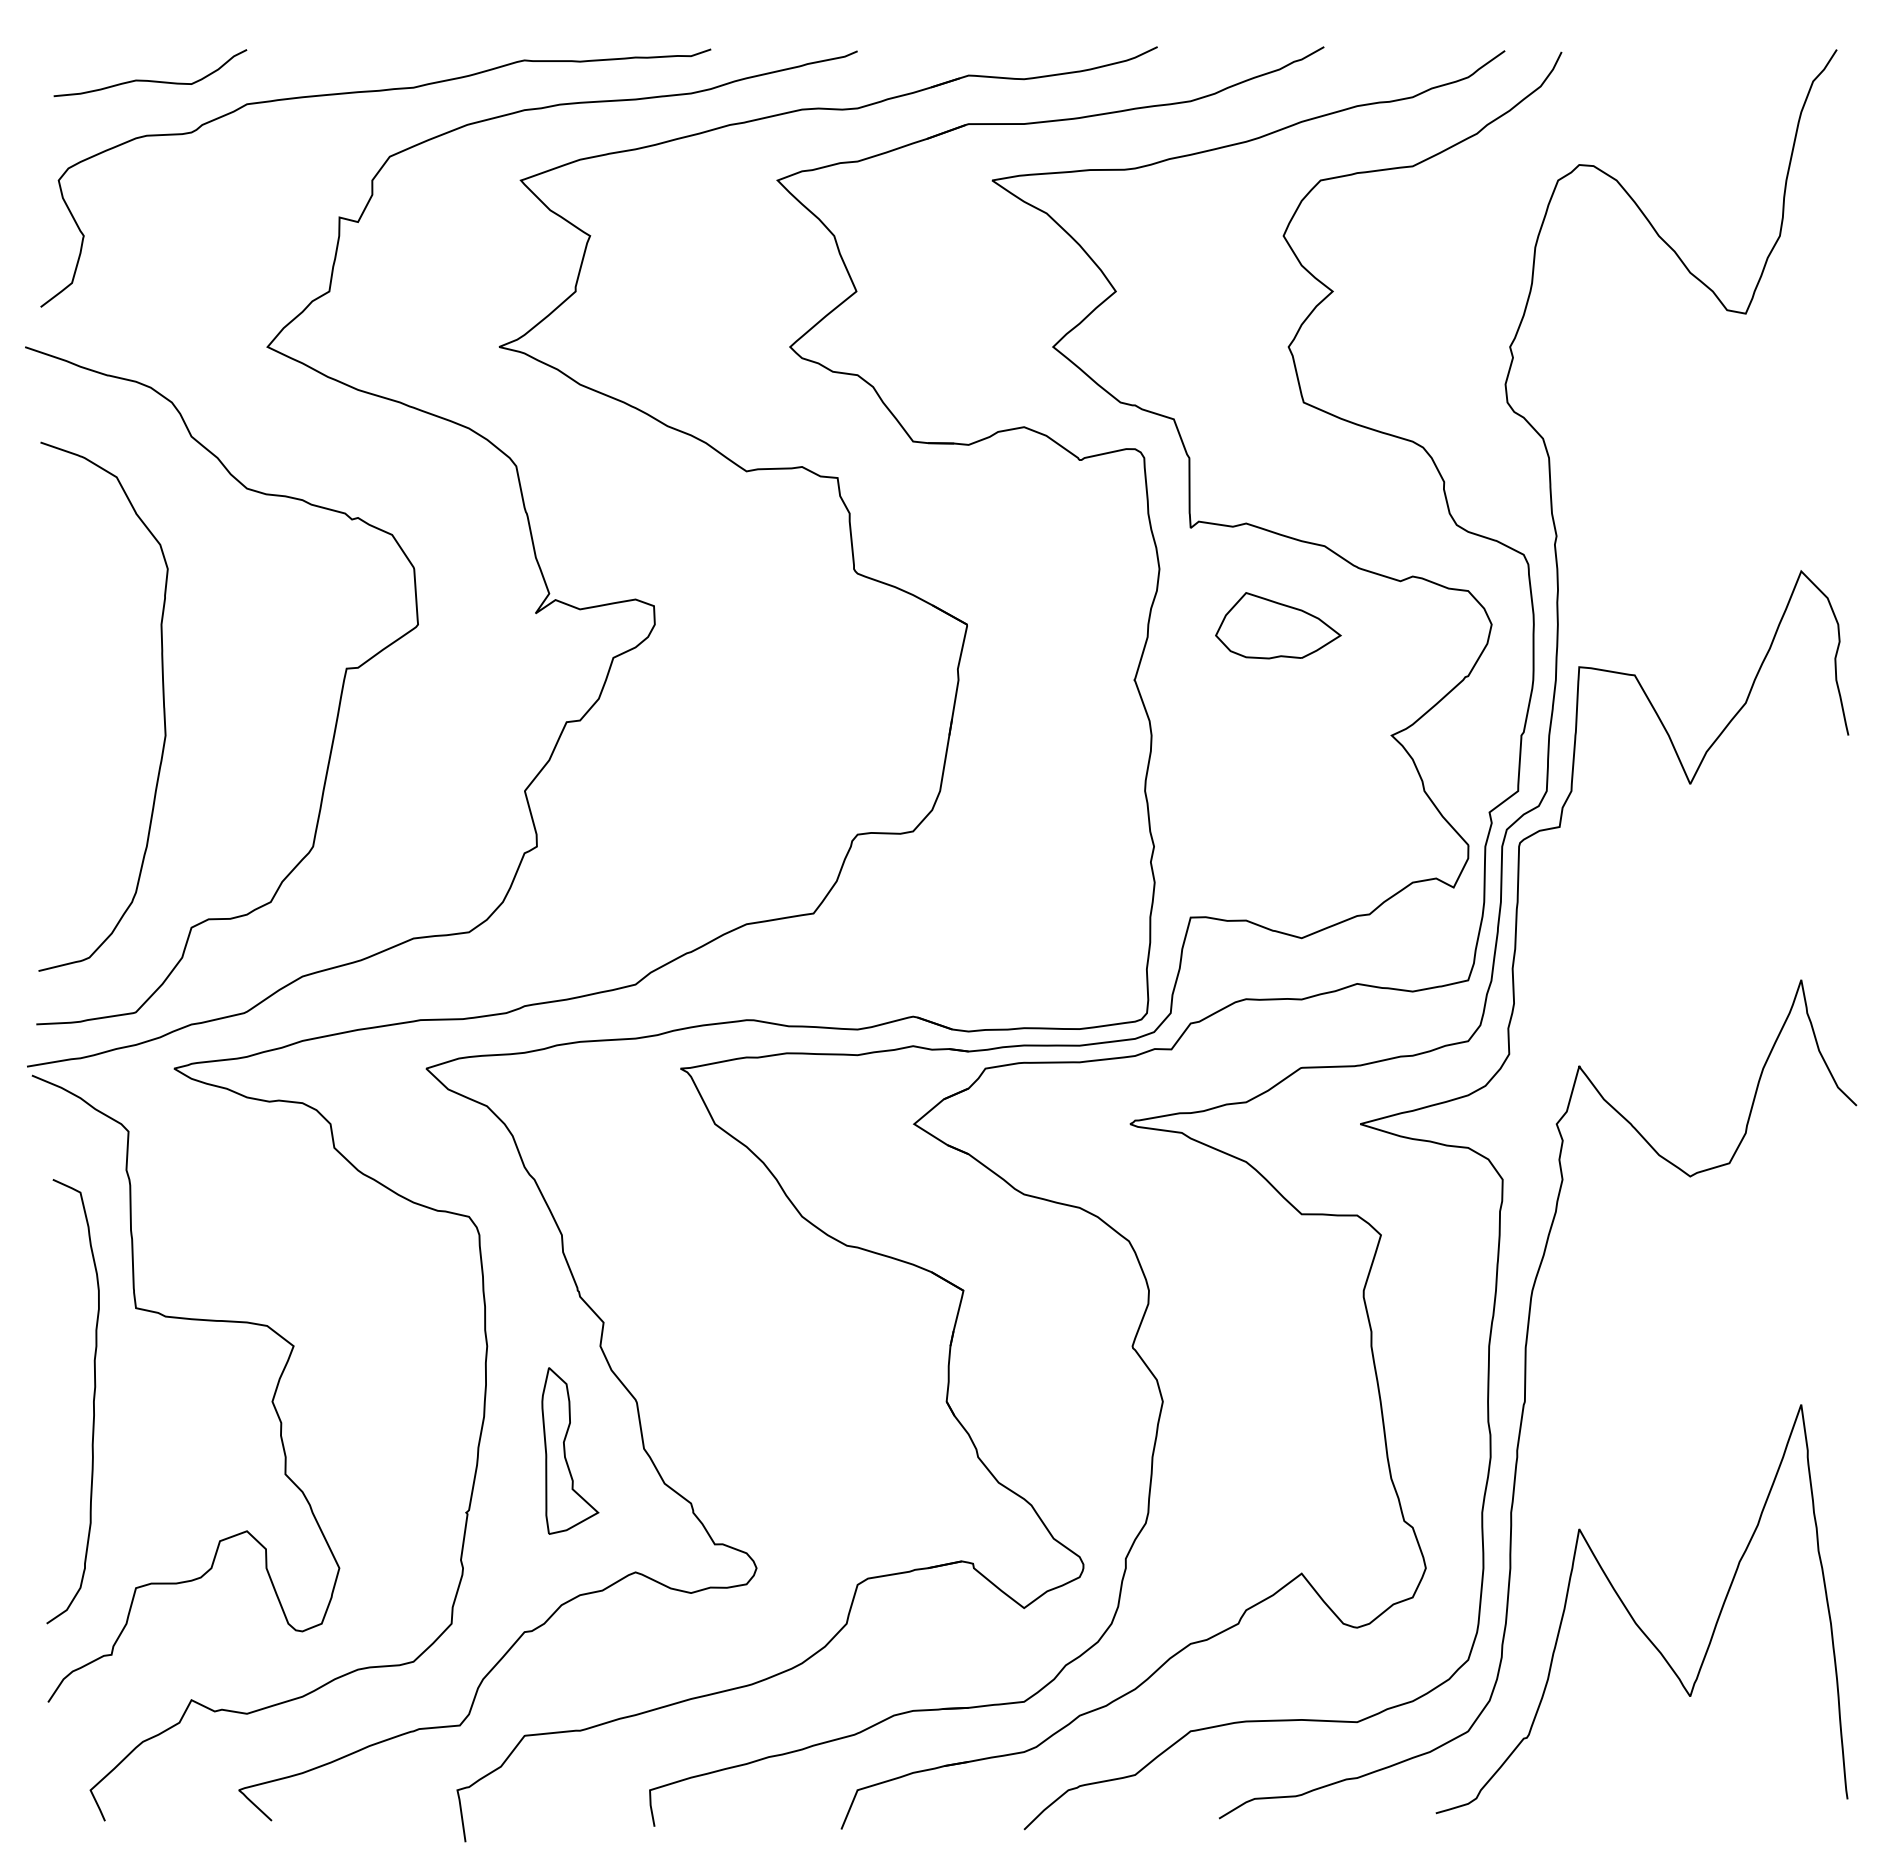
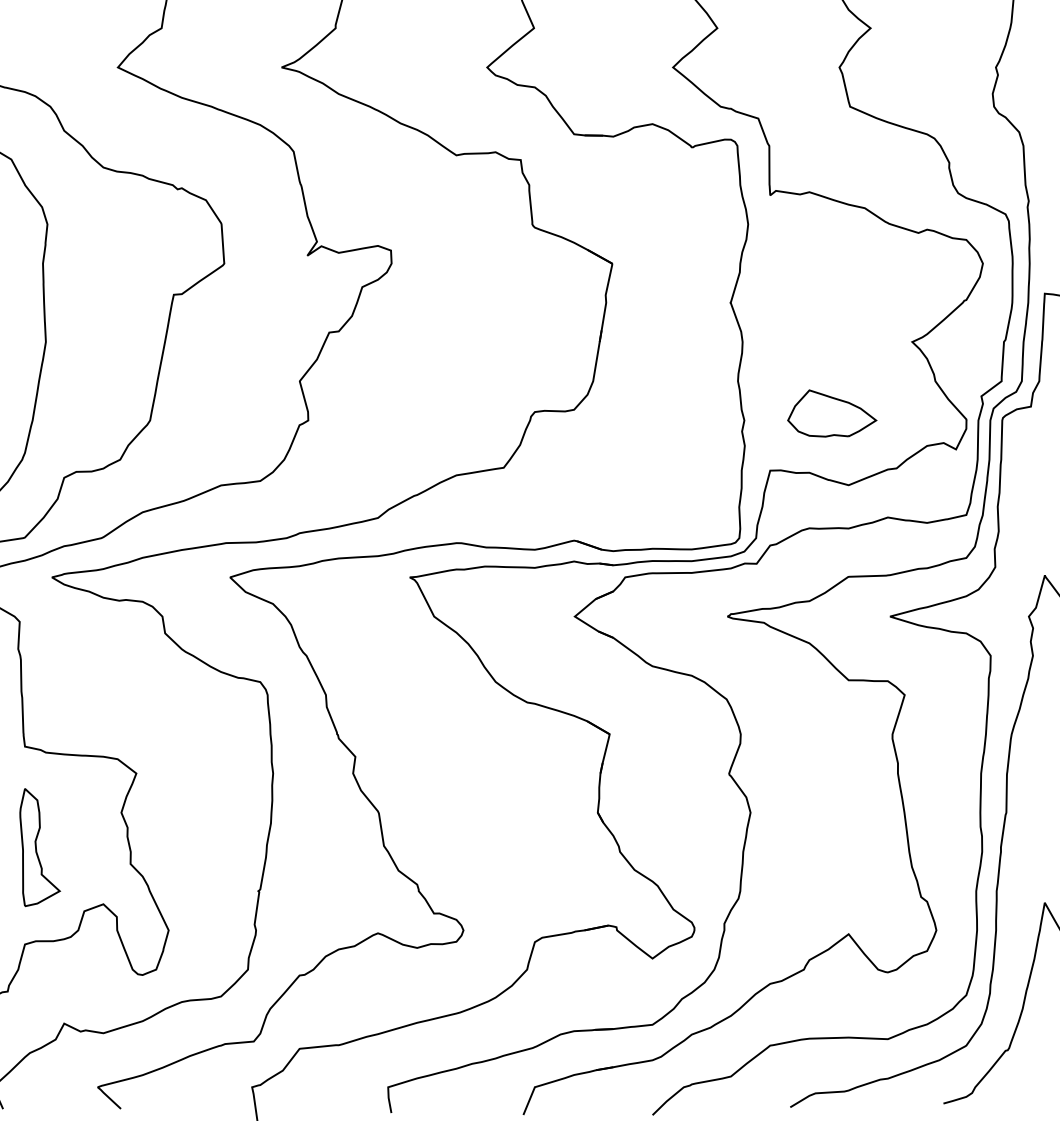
part: (1278, 625) -> (832, 413), moved
part: (570, 1450) -> (40, 847), moved

